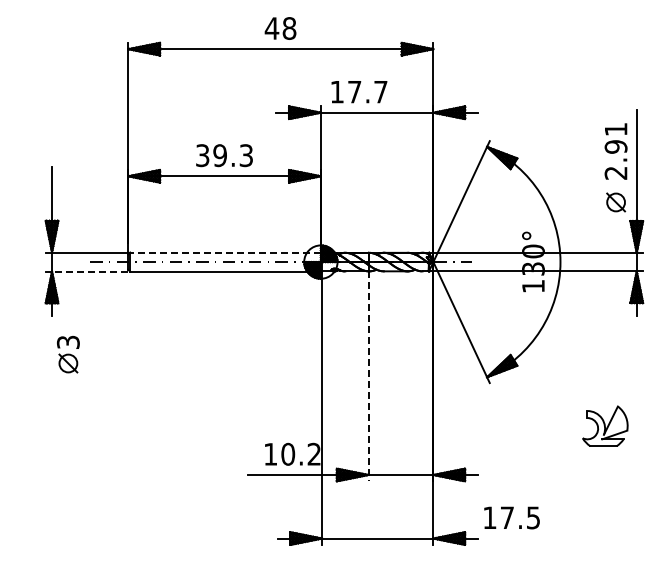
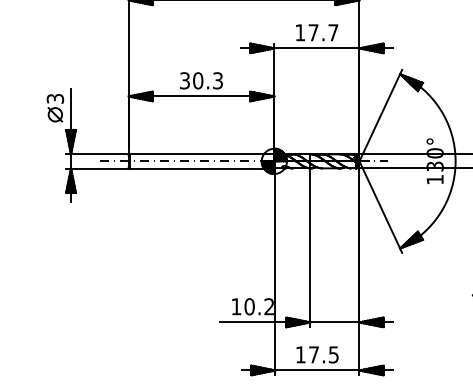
text: (359, 92) -> (317, 33), moved
text: (220, 155) -> (198, 80), 39.3 -> 30.3
line: (225, 252) -> (202, 154), dashed -> solid
line: (89, 271) -> (99, 168), dashed -> solid
part: (68, 354) -> (55, 107), moved
line: (368, 376) -> (310, 247), dashed -> solid
text: (511, 517) -> (317, 354), moved

